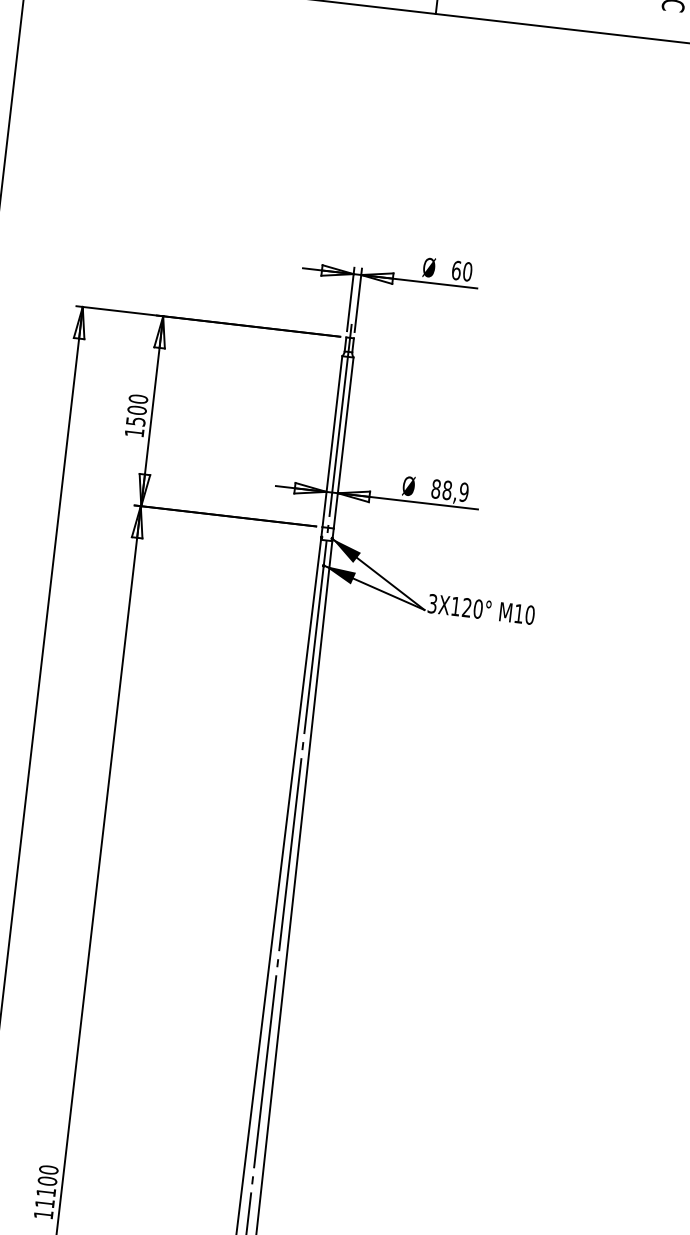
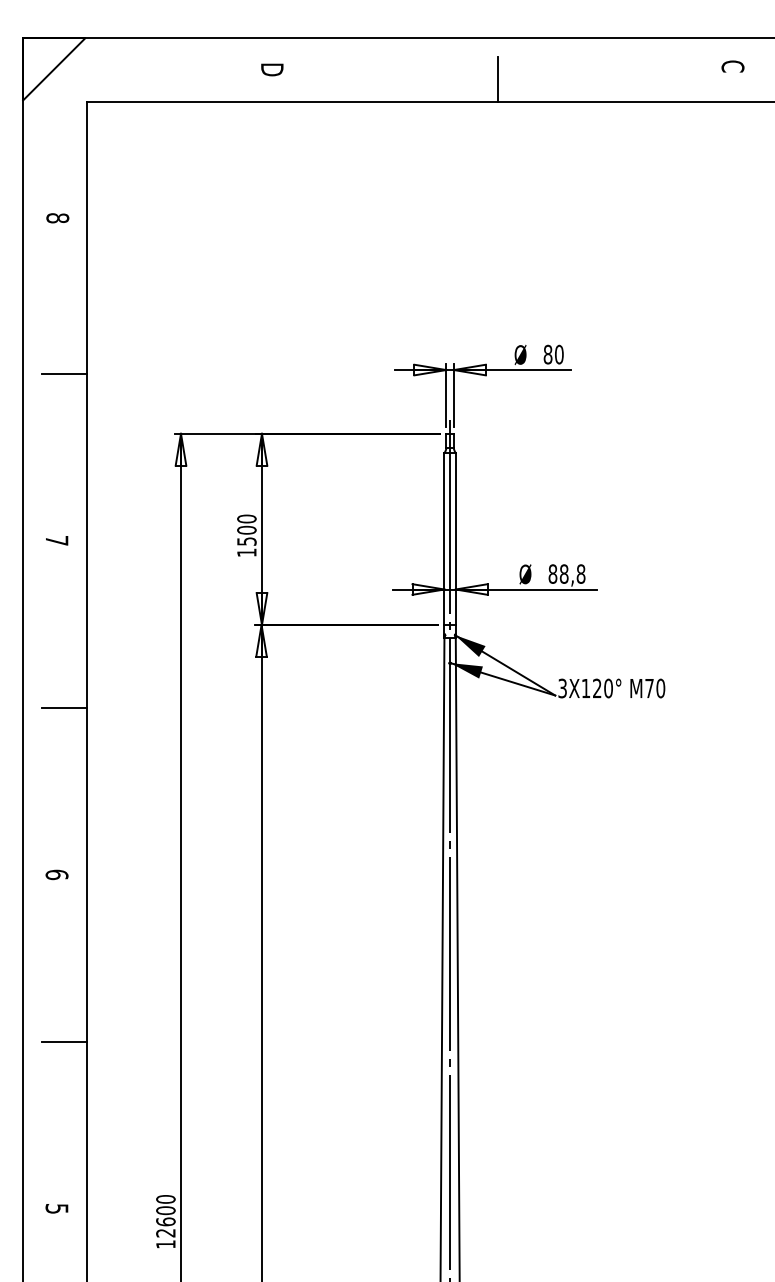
text: (455, 270) -> (547, 354), 60 -> 80
text: (463, 491) -> (580, 573), 88,9 -> 88,8
text: (518, 613) -> (649, 688), M10 -> M70

